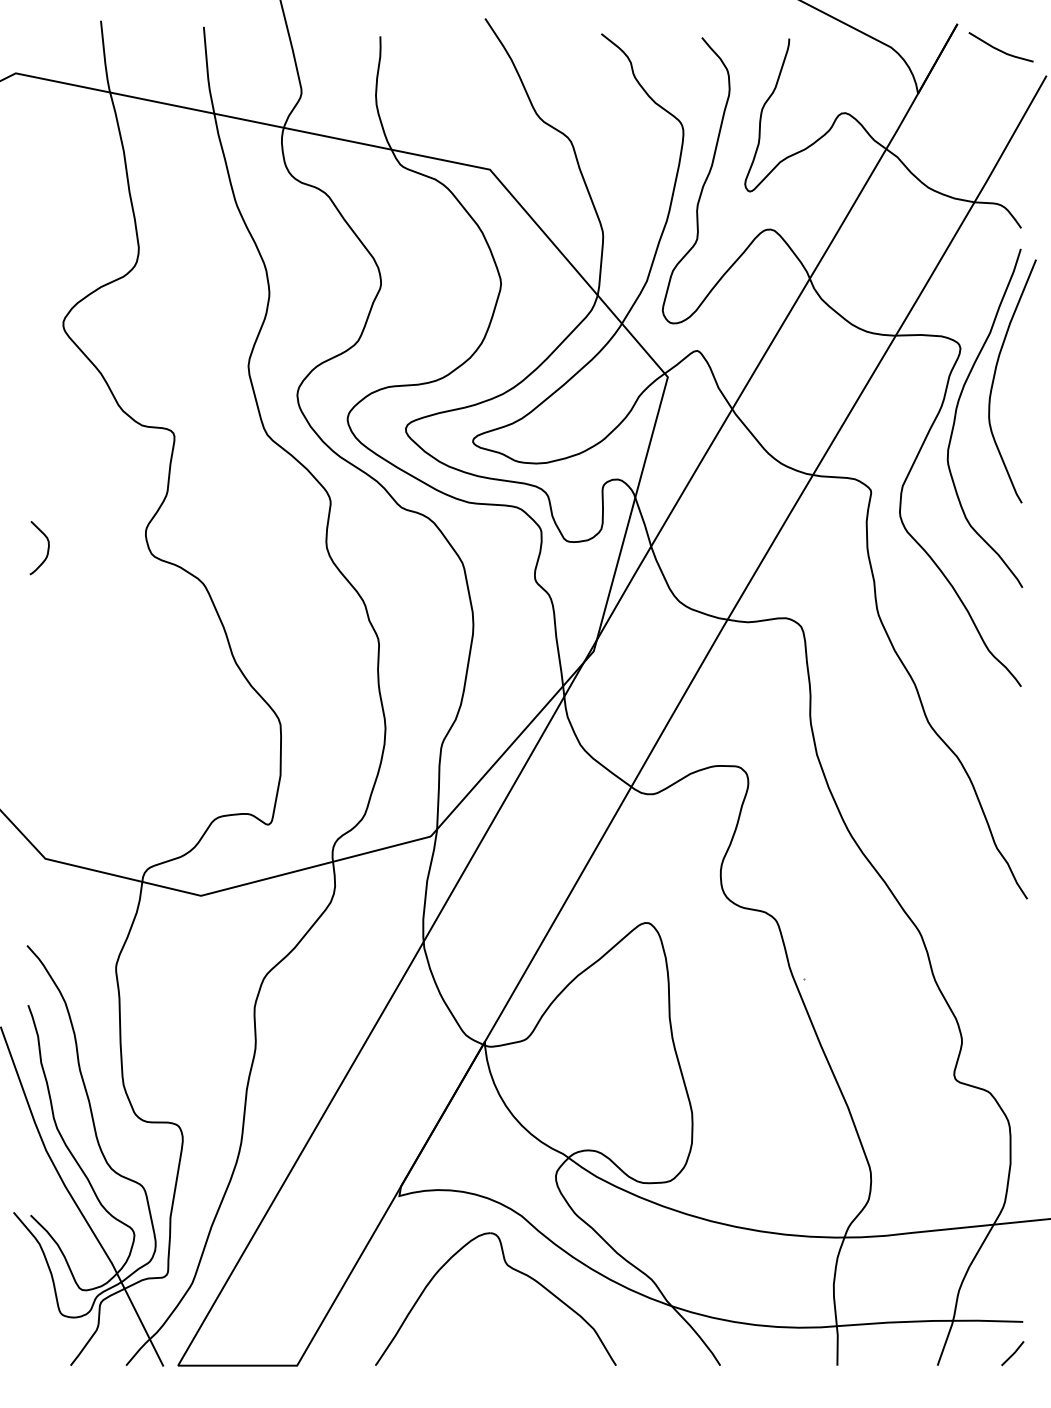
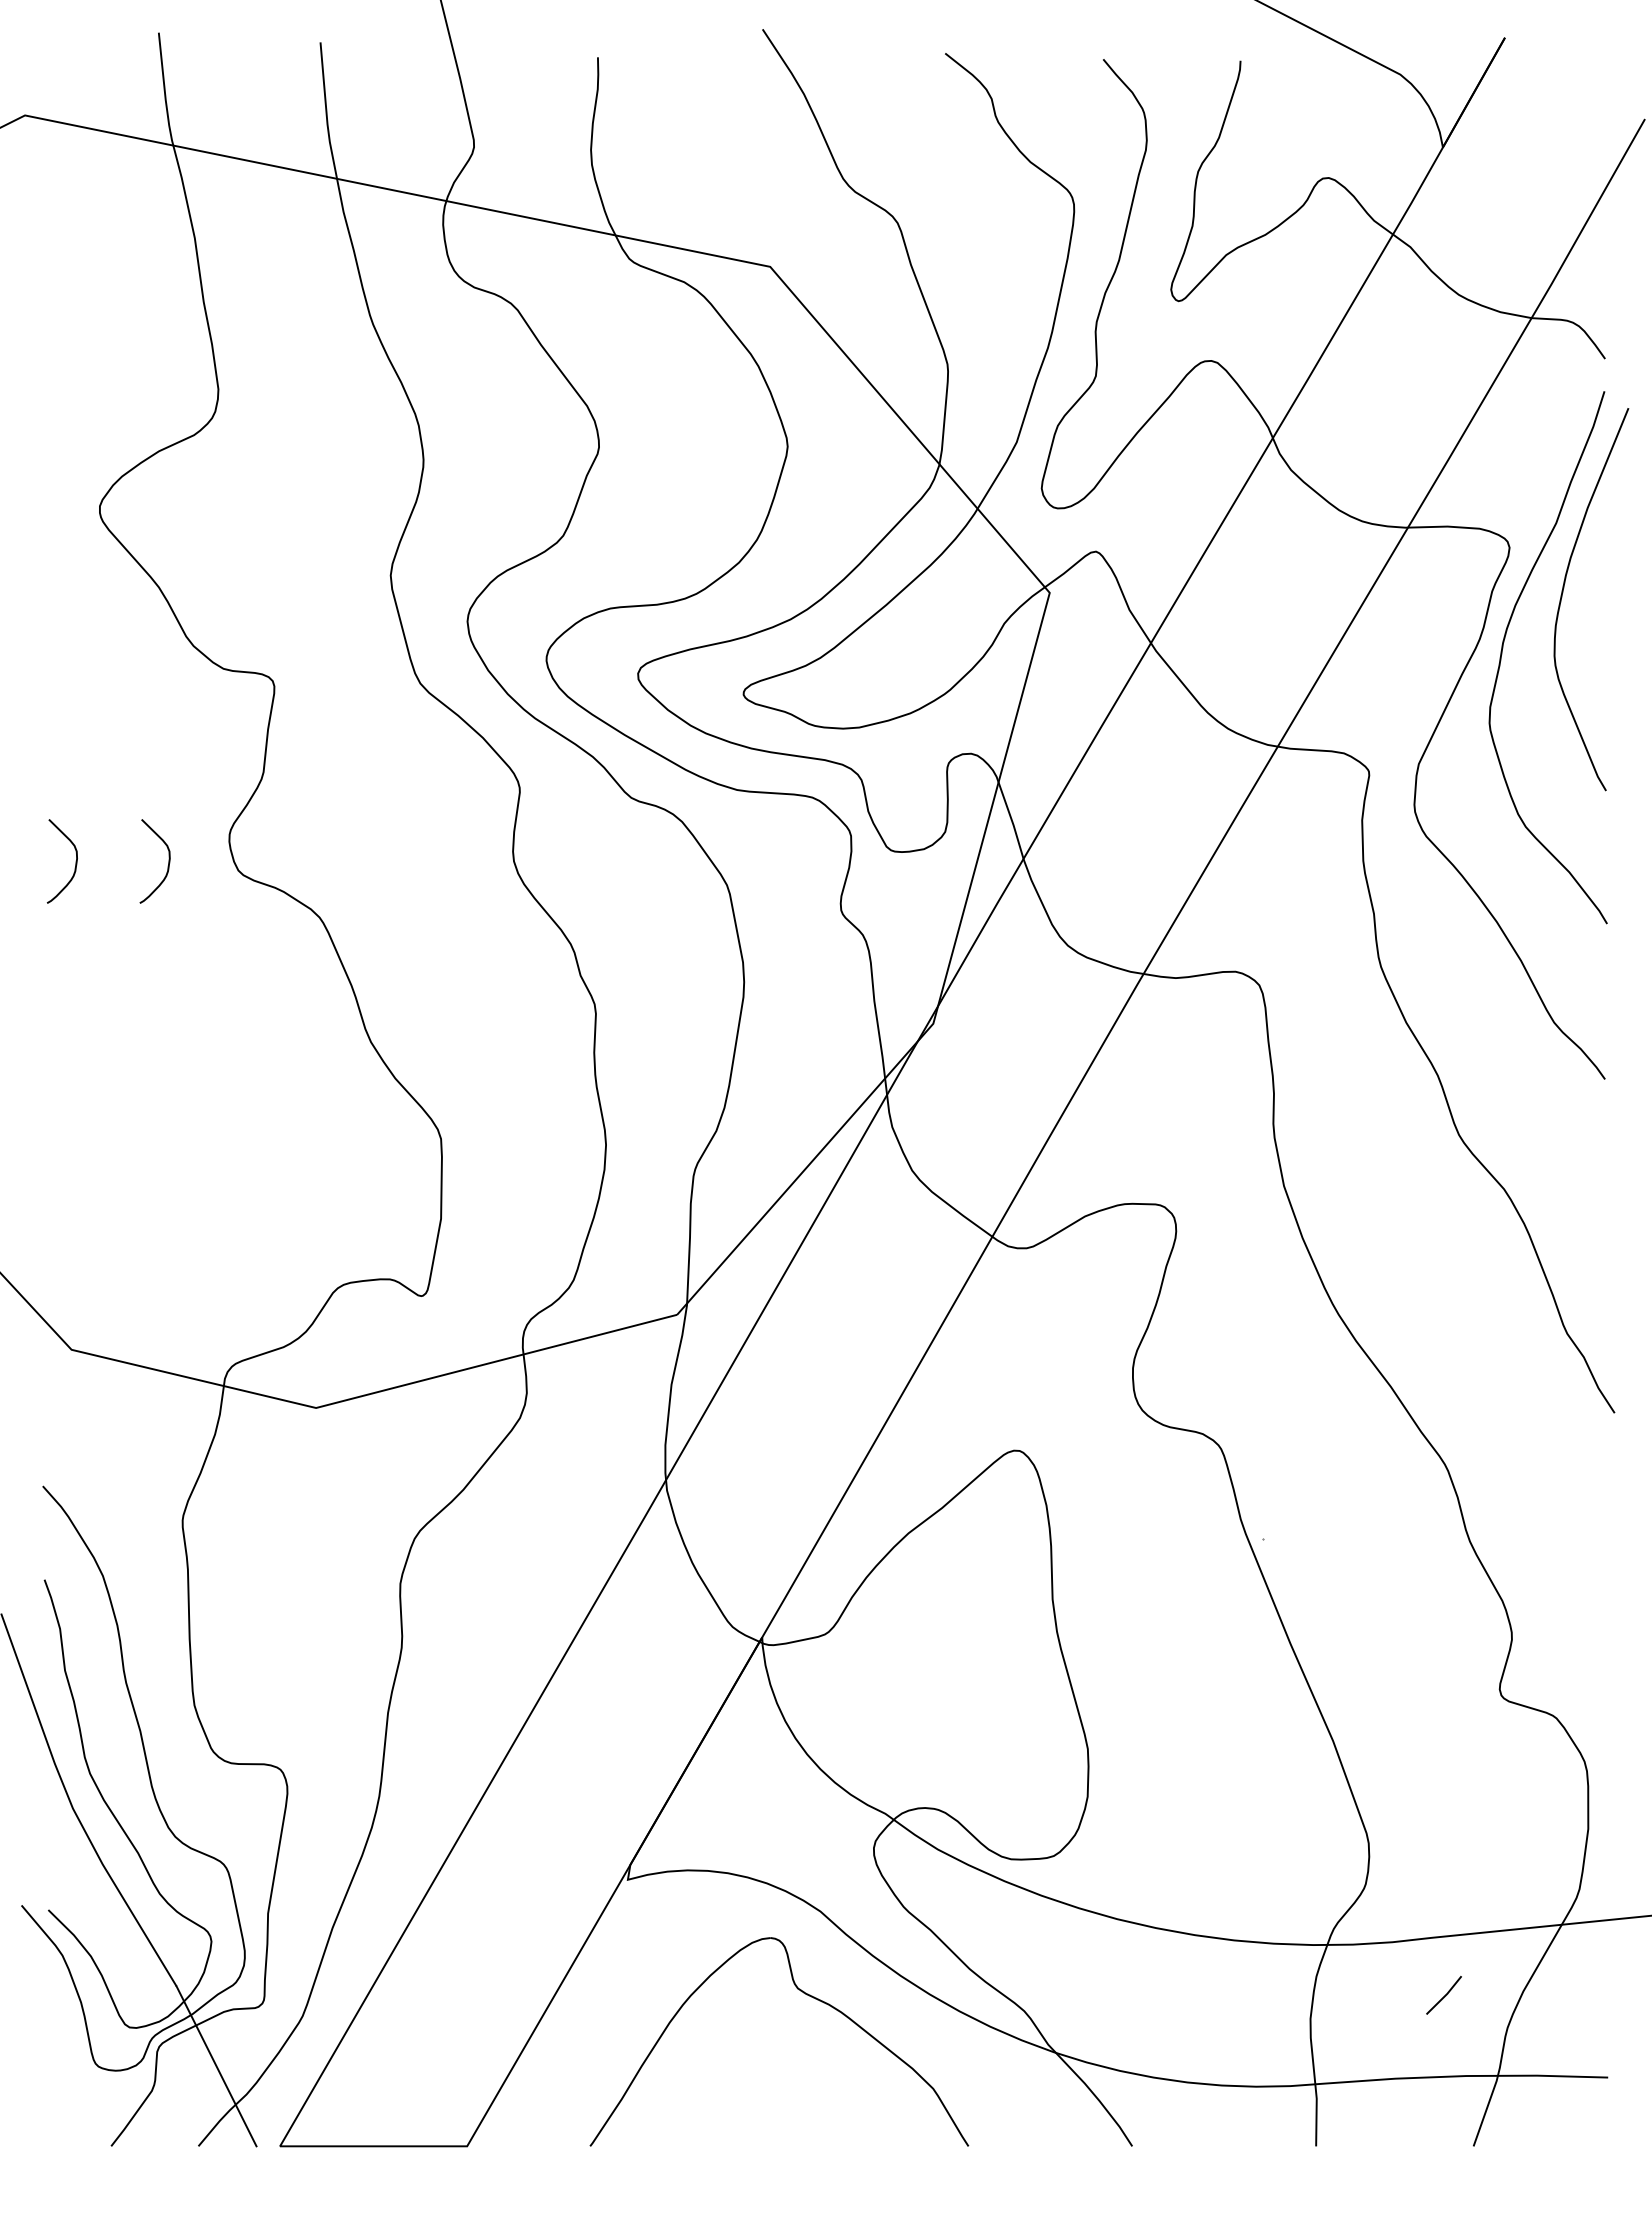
line: (1000, 49) -> (1572, 77), removed
curve: (106, 548) -> (167, 862), added
line: (1012, 1353) -> (1443, 1995), moved

